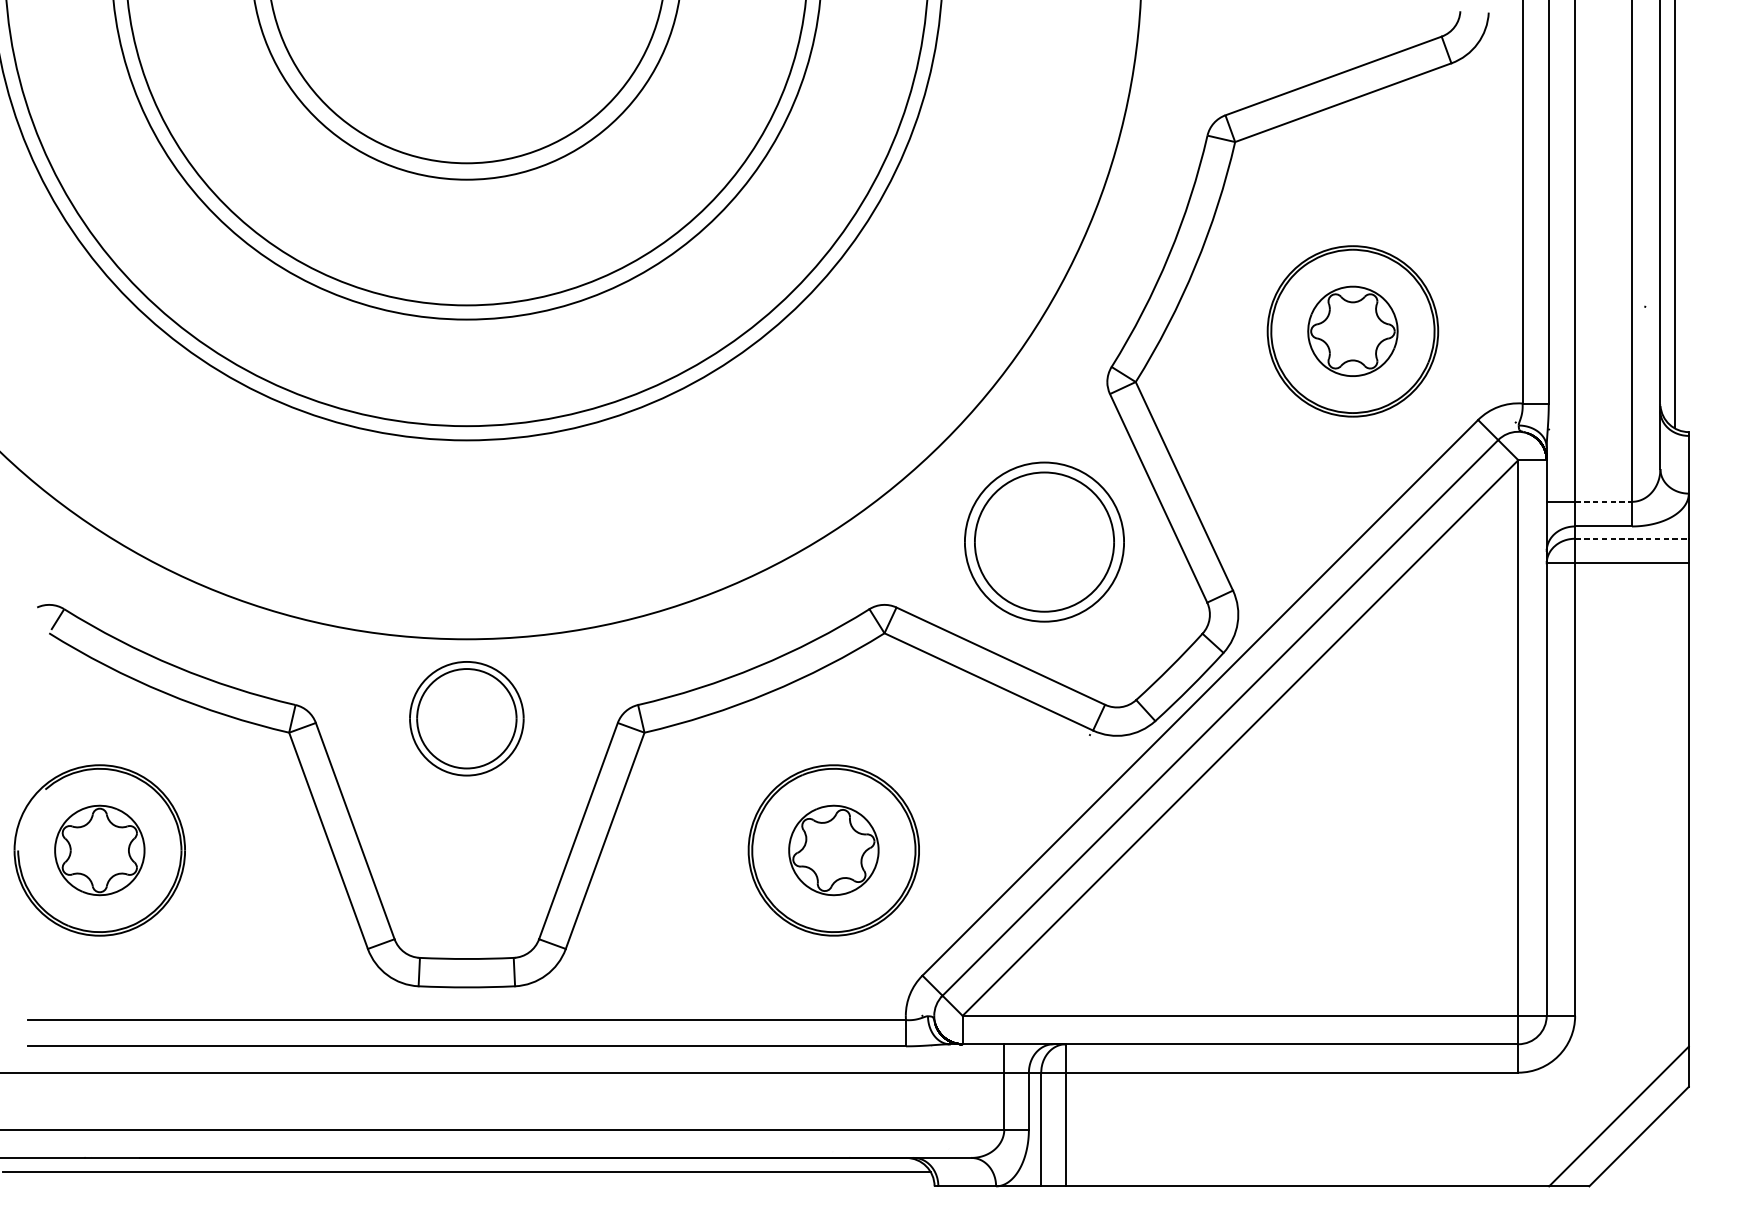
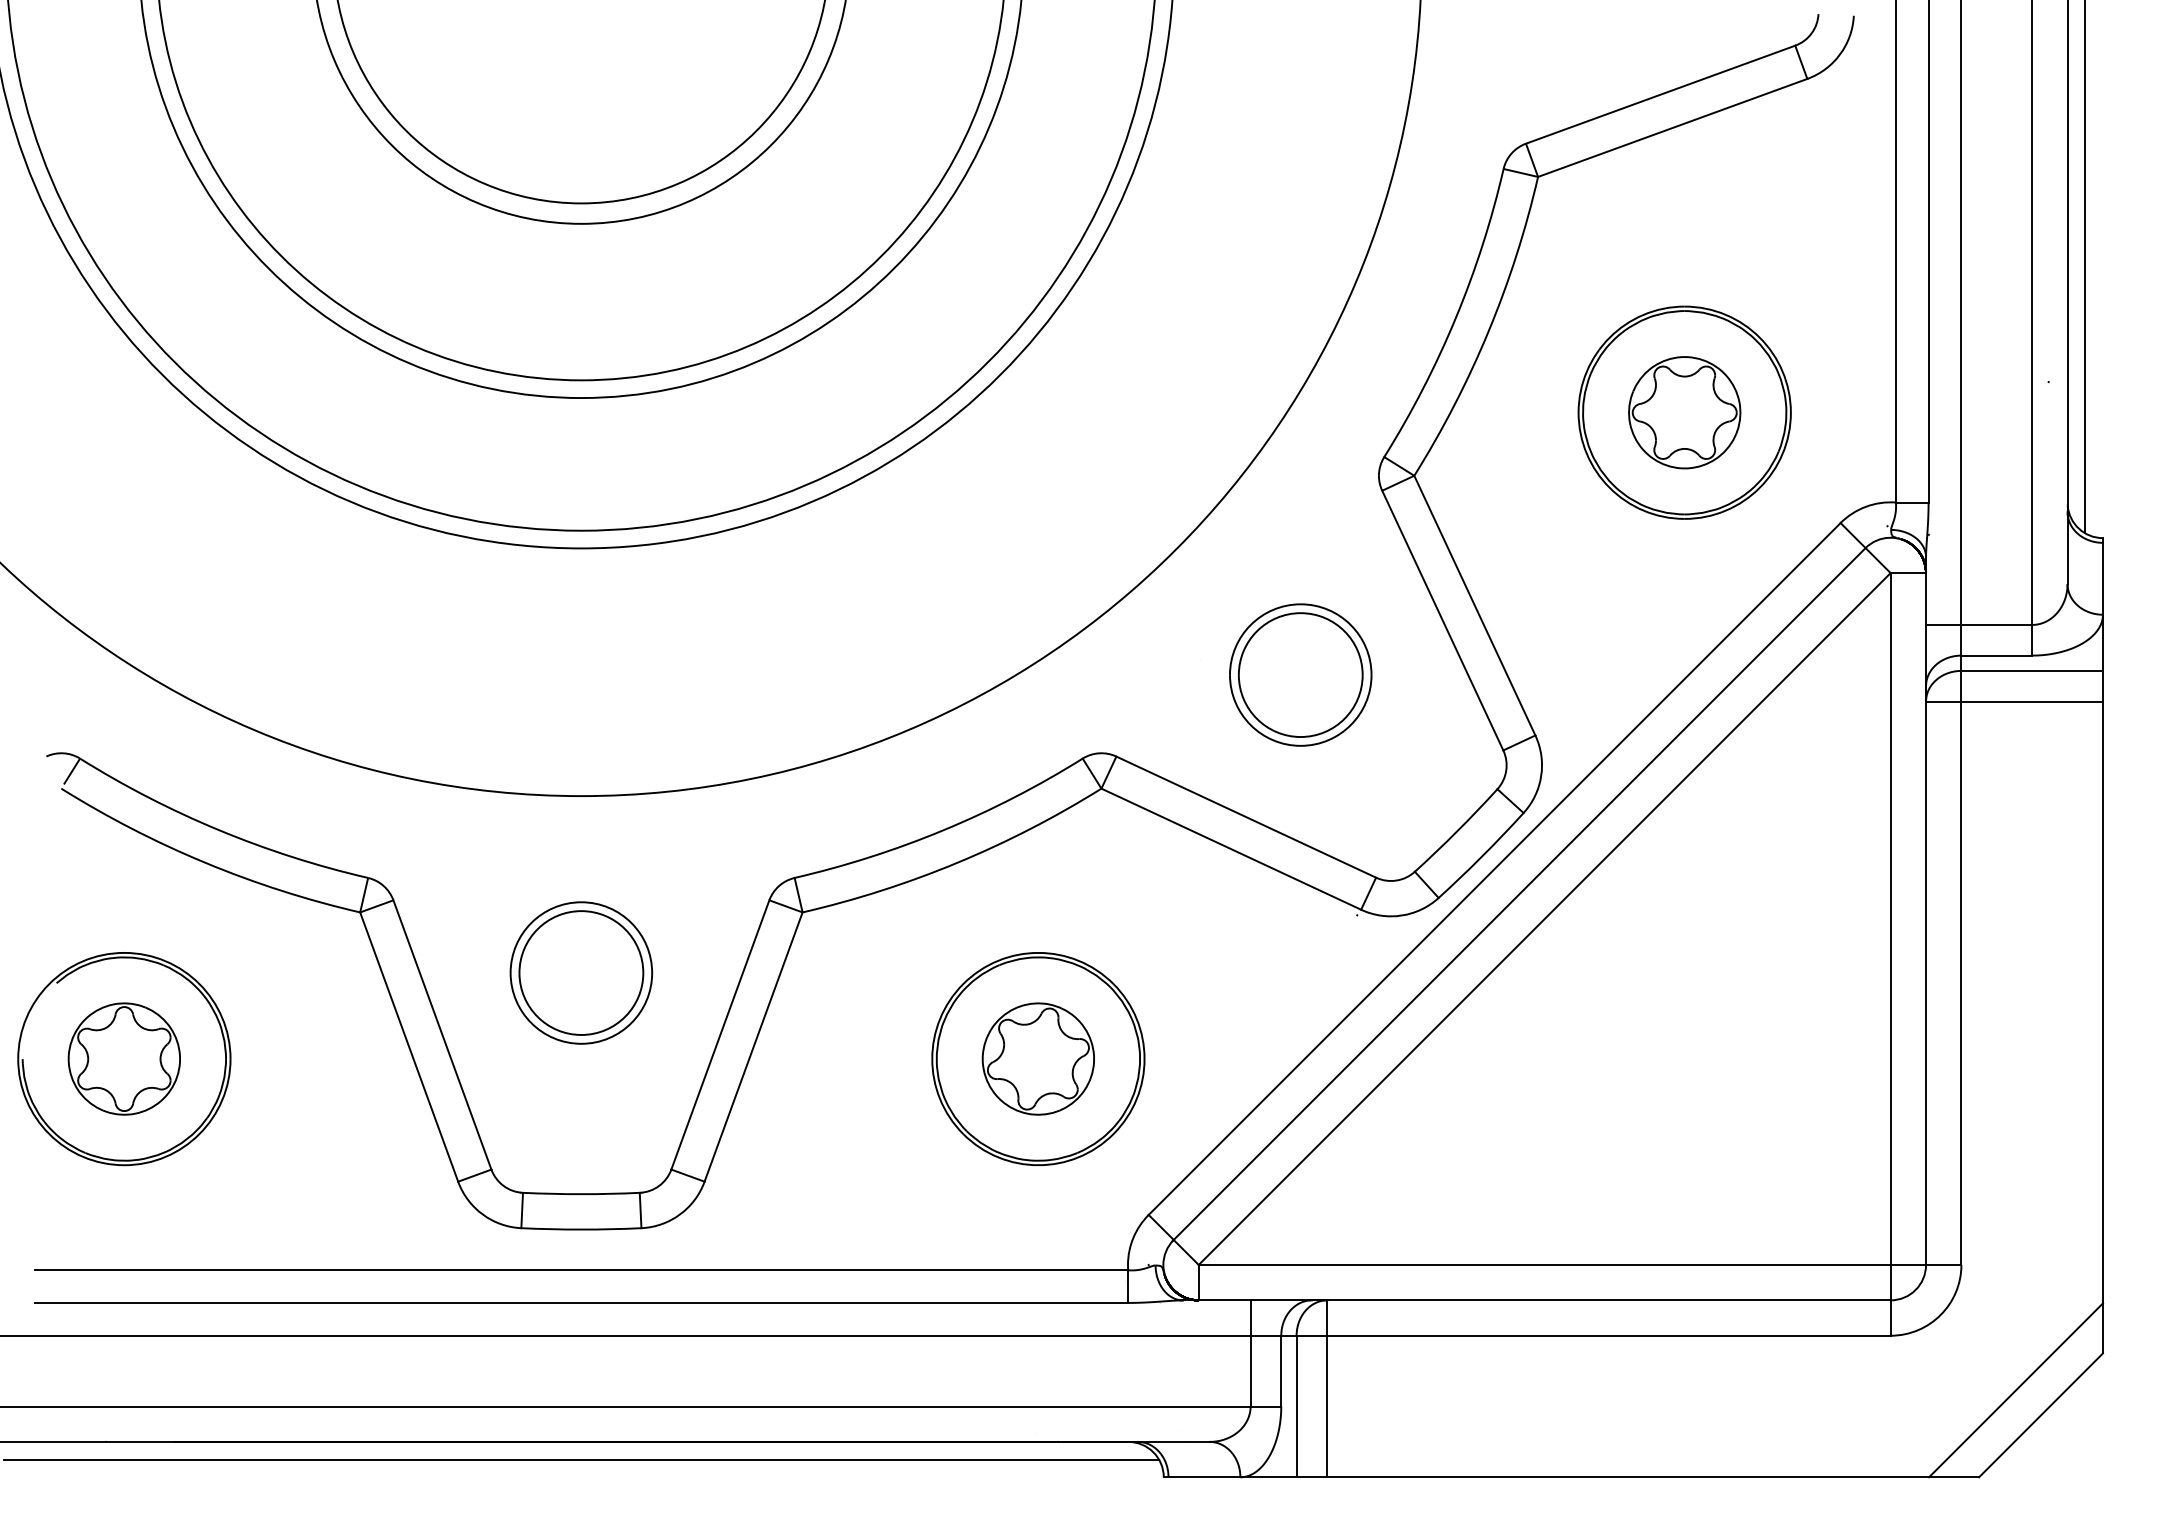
line: (1604, 501) -> (1997, 624), dashed -> solid
line: (1632, 538) -> (2032, 670), dashed -> solid
part: (1044, 541) -> (1300, 674), size x0.71
part: (466, 718) -> (581, 972), moved

